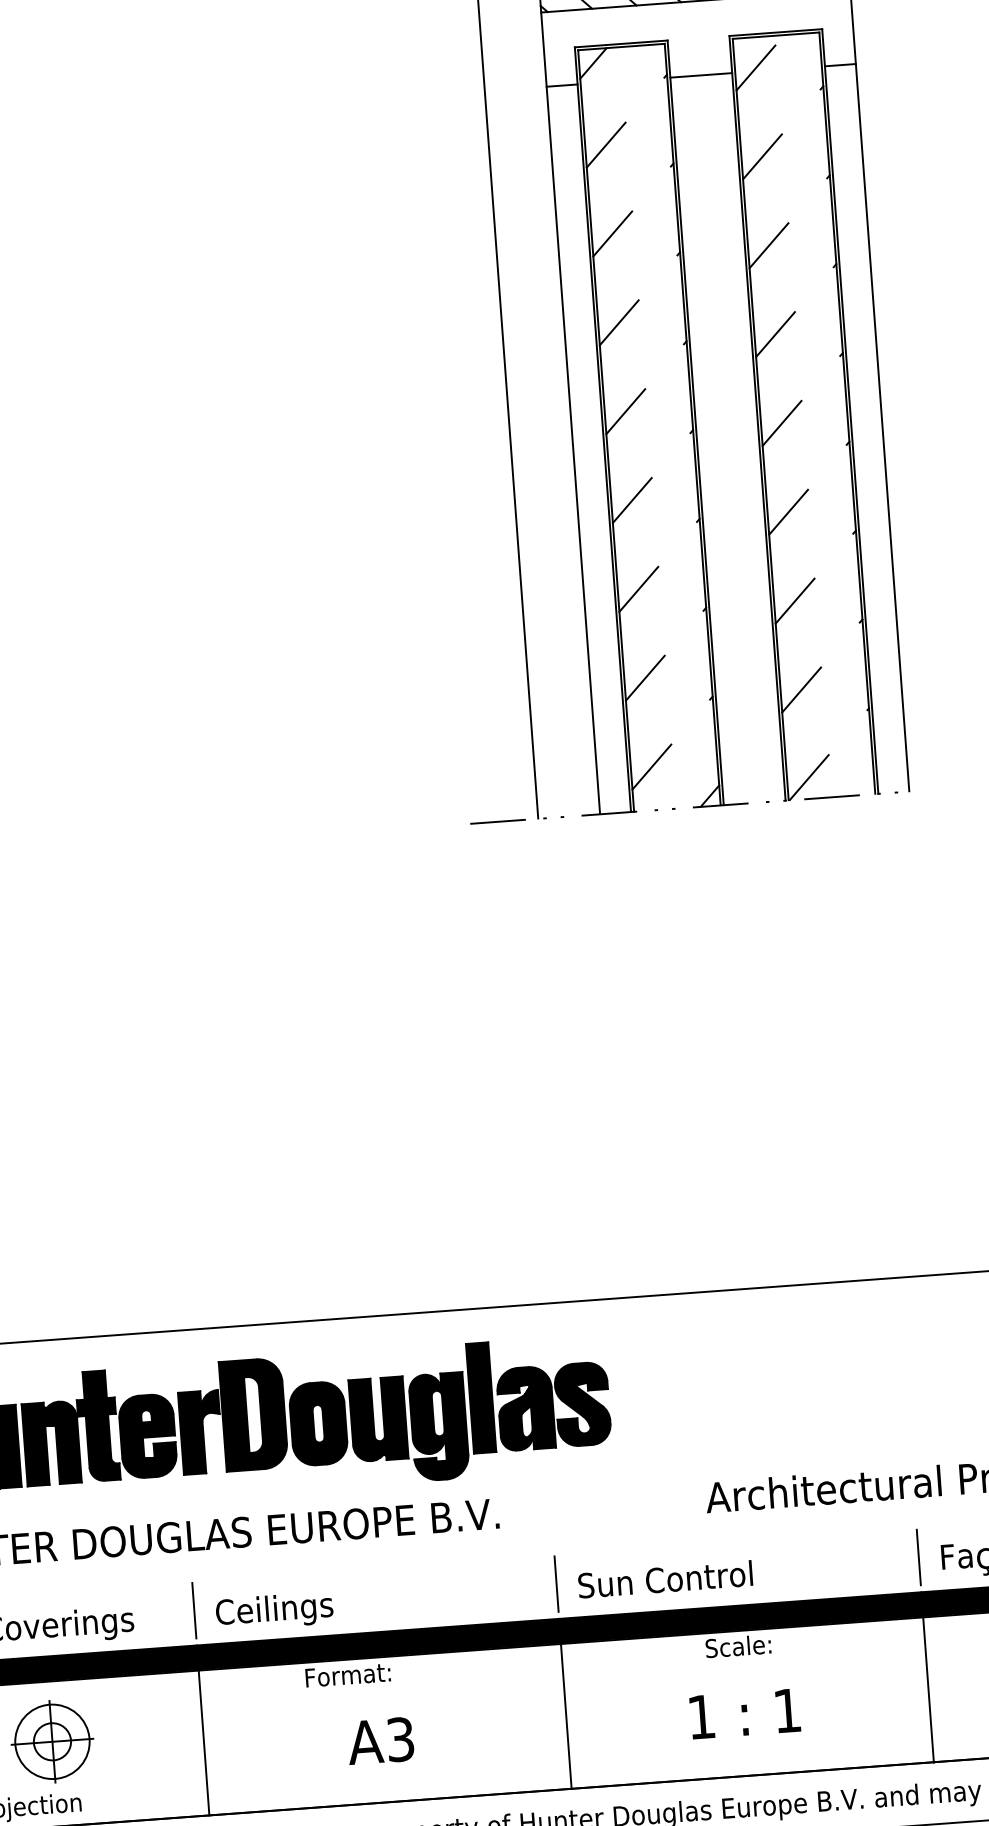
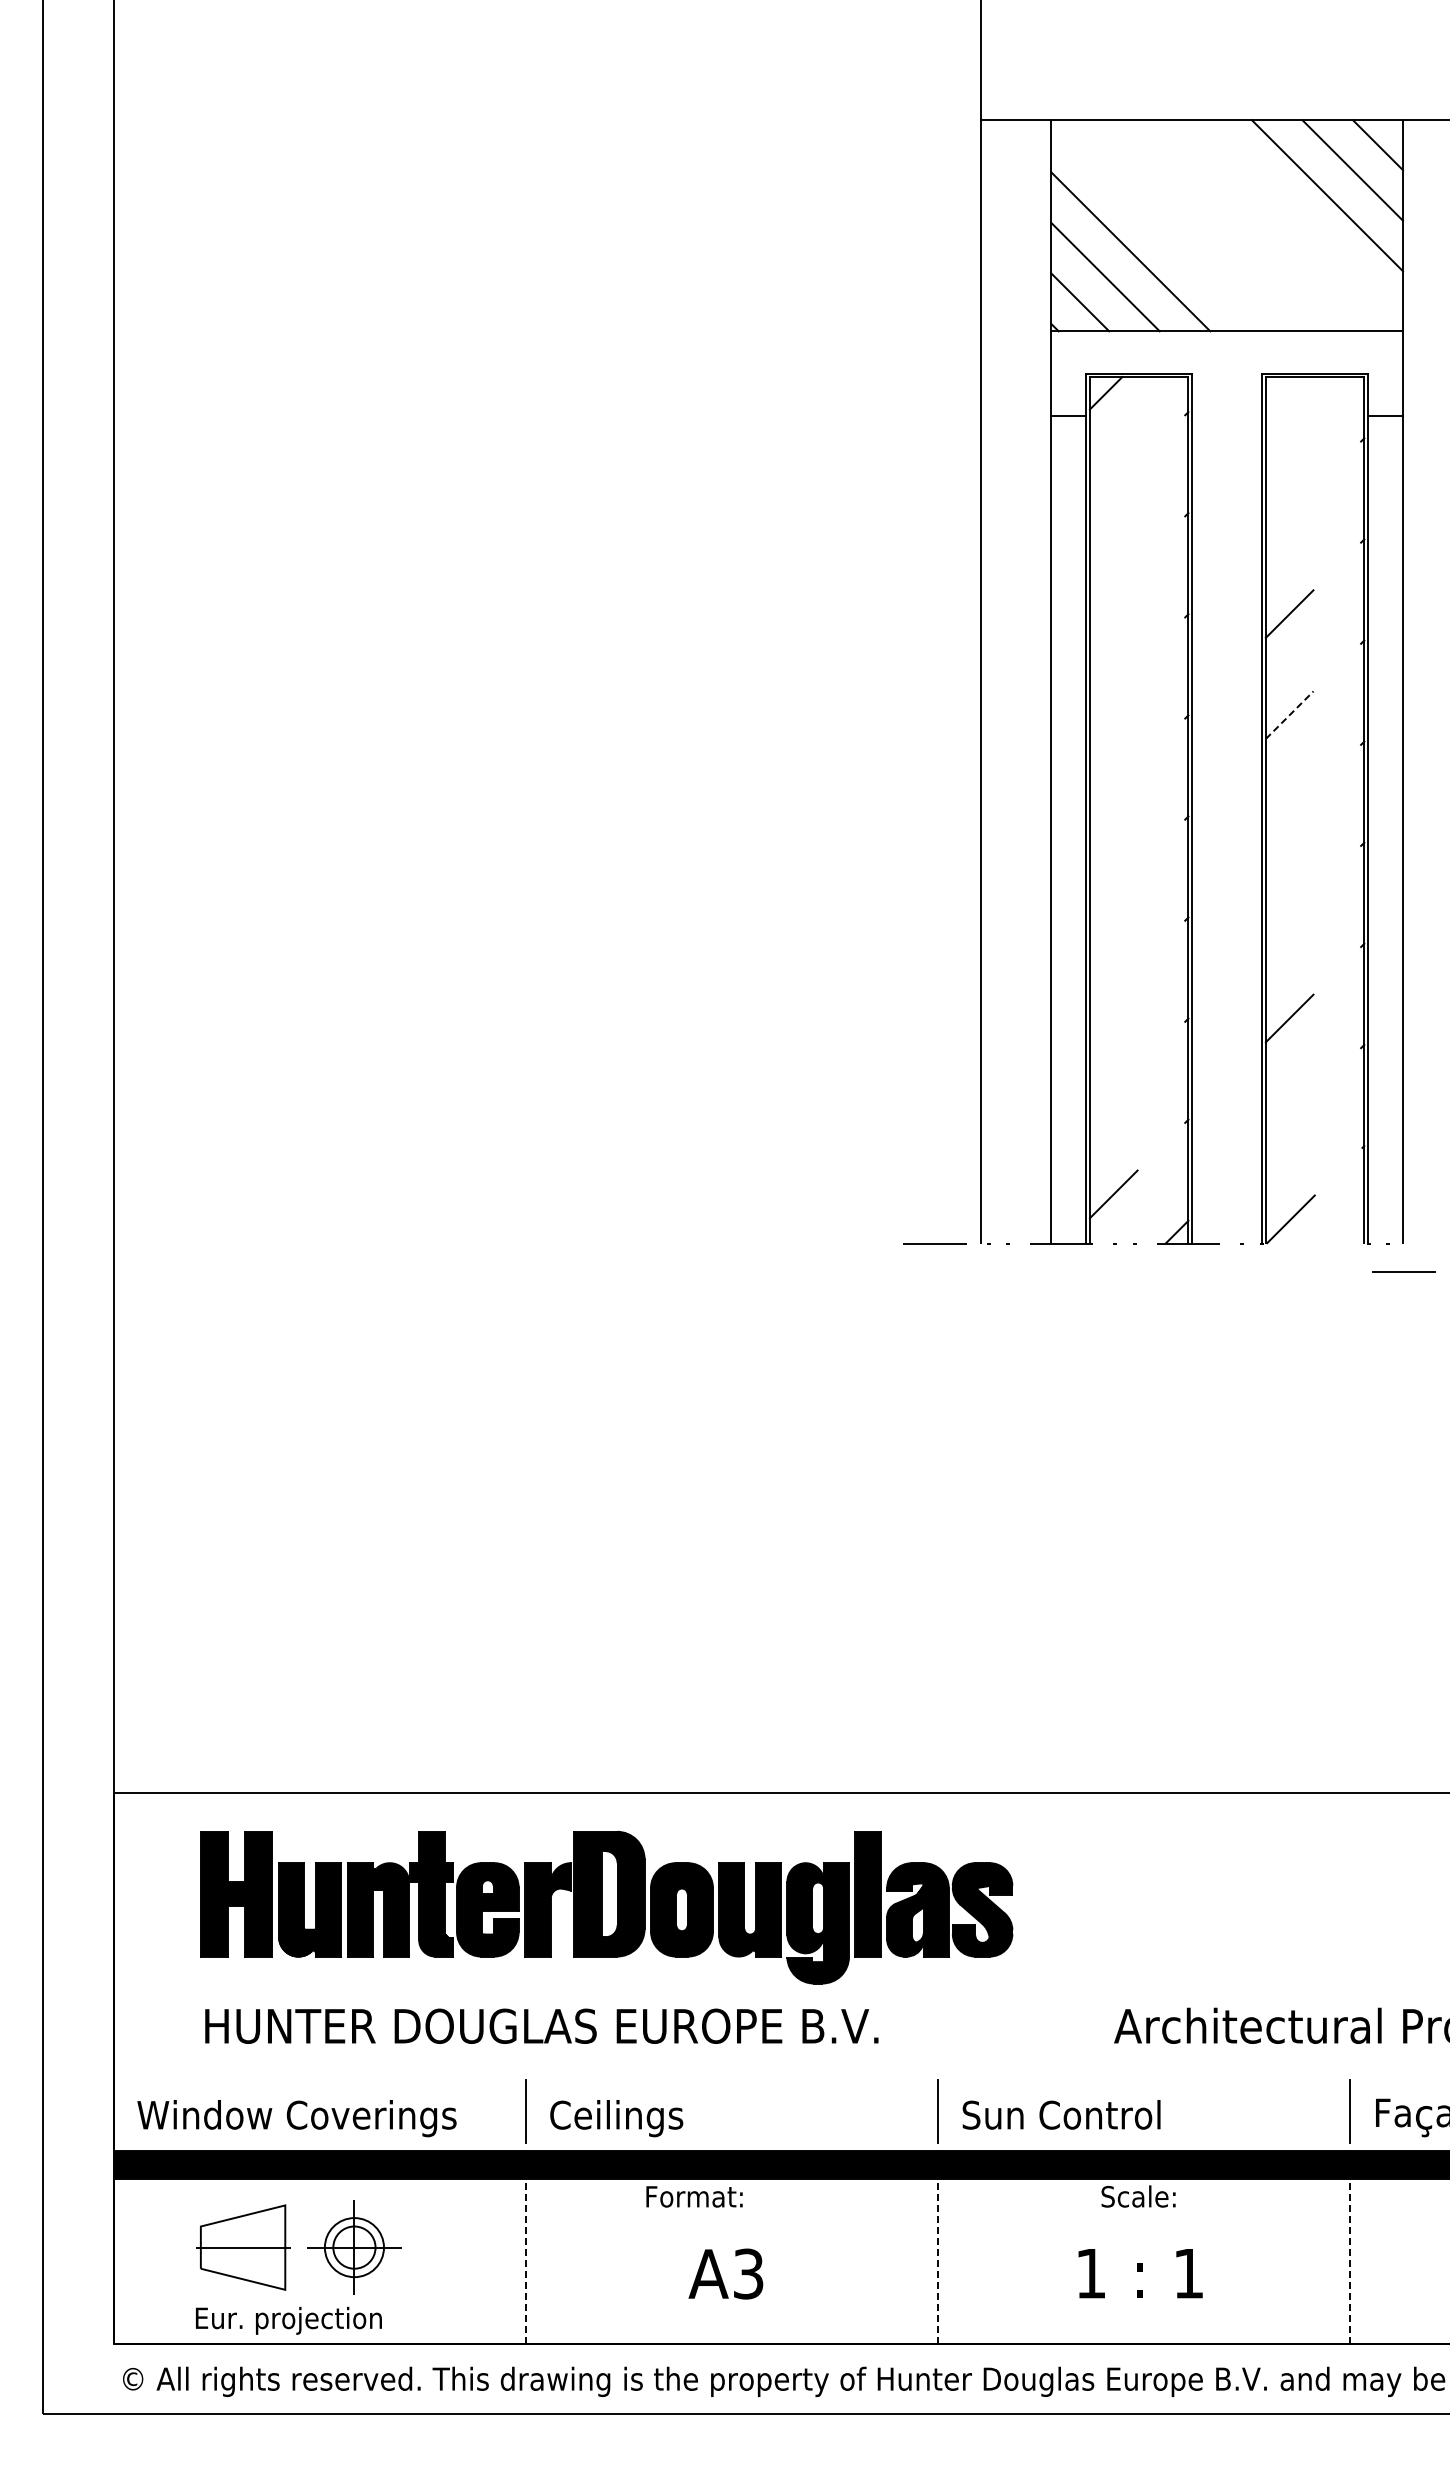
line: (755, 67) -> (1289, 411), removed
line: (700, 75) -> (1226, 415), removed
line: (605, 144) -> (1113, 486), removed
line: (762, 156) -> (1289, 512), removed
line: (612, 233) -> (1113, 587), removed
line: (618, 322) -> (1113, 688), removed
line: (775, 334) -> (1289, 715), solid -> dashed
line: (625, 411) -> (1113, 789), removed
line: (781, 423) -> (1289, 816), removed
line: (632, 499) -> (1113, 890), removed
line: (788, 512) -> (1289, 917), removed
line: (638, 589) -> (1113, 992), removed
line: (645, 678) -> (1113, 1093), removed
line: (801, 689) -> (1289, 1119), removed
line: (831, 797) -> (1403, 1271), moved
line: (928, 1689) -> (1350, 2261), solid -> dashed
line: (566, 1716) -> (938, 2261), solid -> dashed
circle: (52, 1741) -> (354, 2247), size x0.7
line: (203, 1742) -> (525, 2261), solid -> dashed

